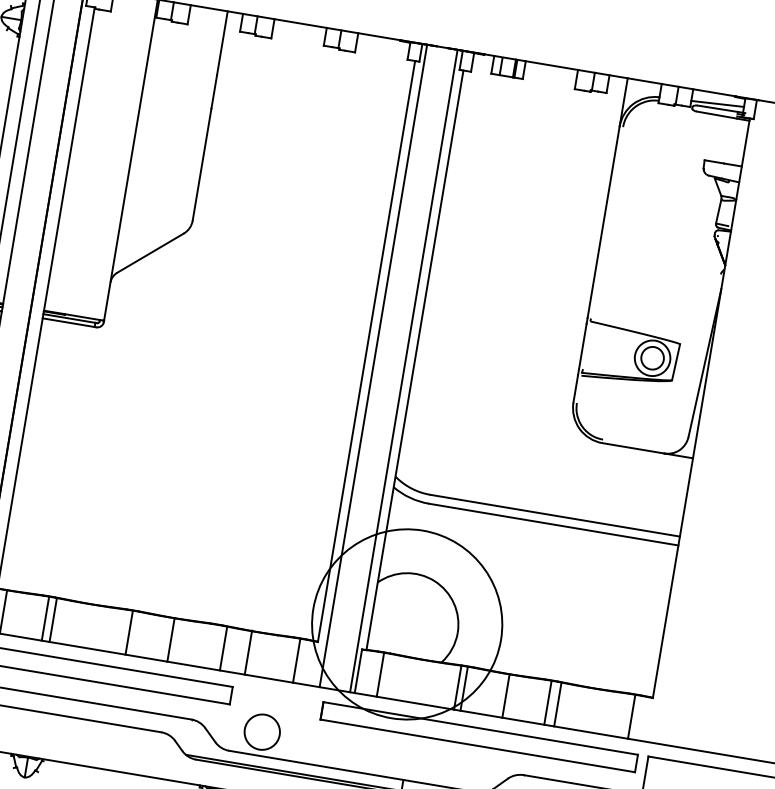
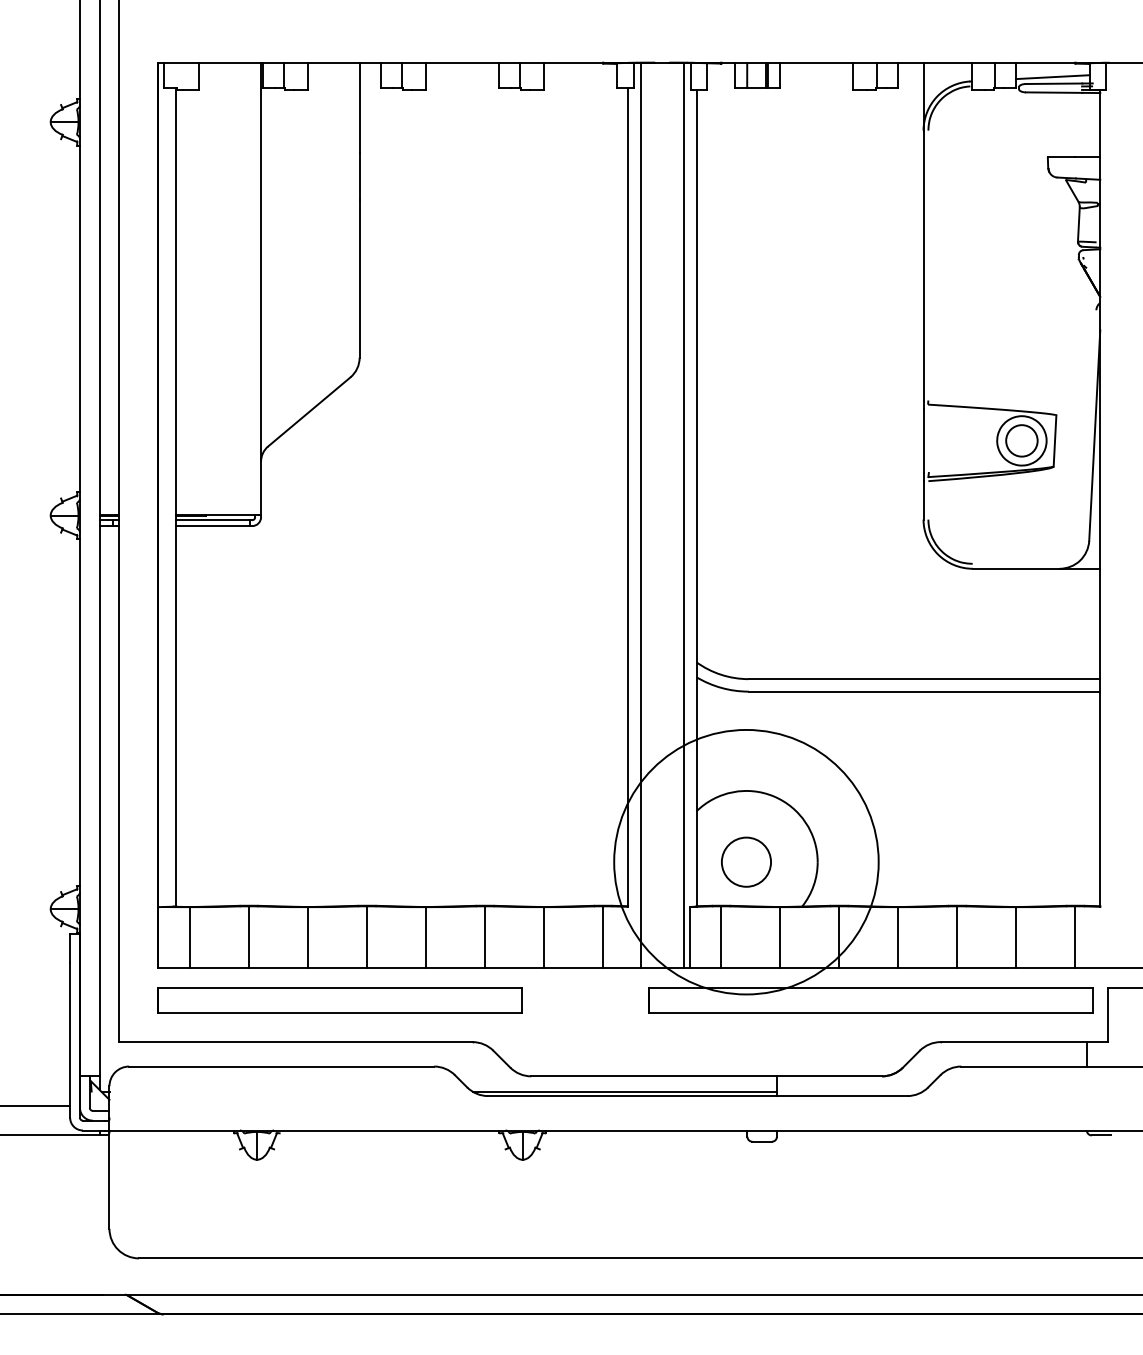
line: (53, 620) -> (308, 937), moved
line: (223, 648) -> (544, 937), moved
line: (248, 652) -> (485, 937), moved
line: (457, 687) -> (780, 937), moved
line: (557, 704) -> (1016, 937), moved
circle: (262, 731) -> (746, 861), moved

